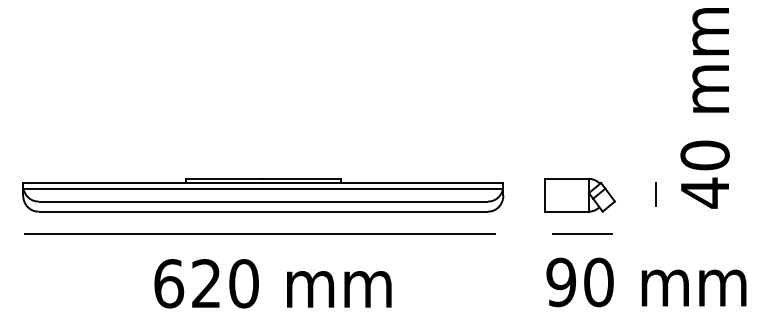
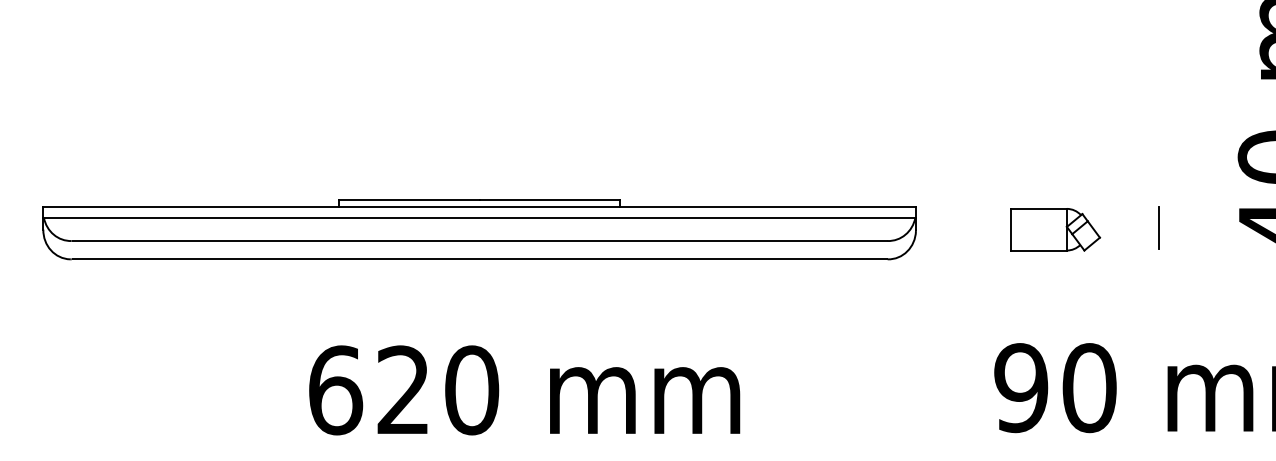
line: (655, 194) -> (1157, 228), moved
part: (580, 195) -> (1056, 230), size x0.7
line: (260, 234) -> (474, 300), removed
line: (581, 234) -> (1057, 300), removed
text: (272, 283) -> (523, 389), moved

